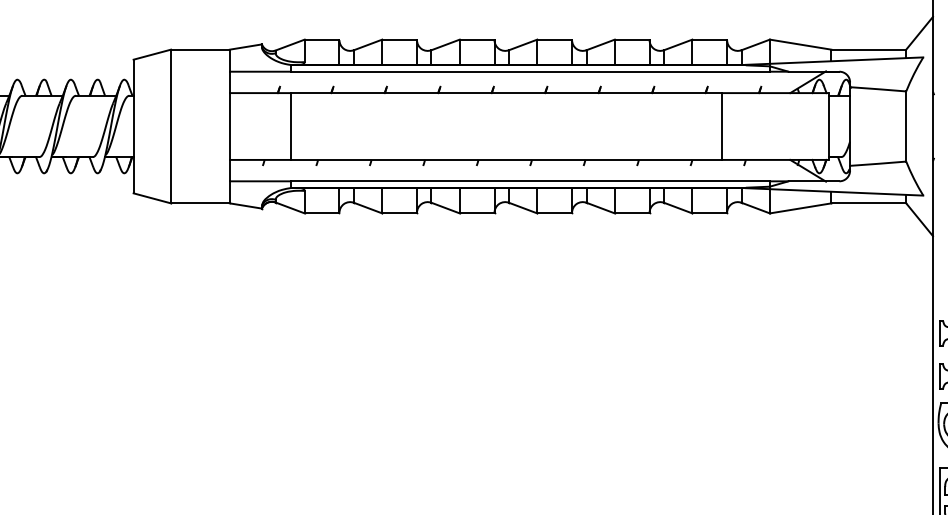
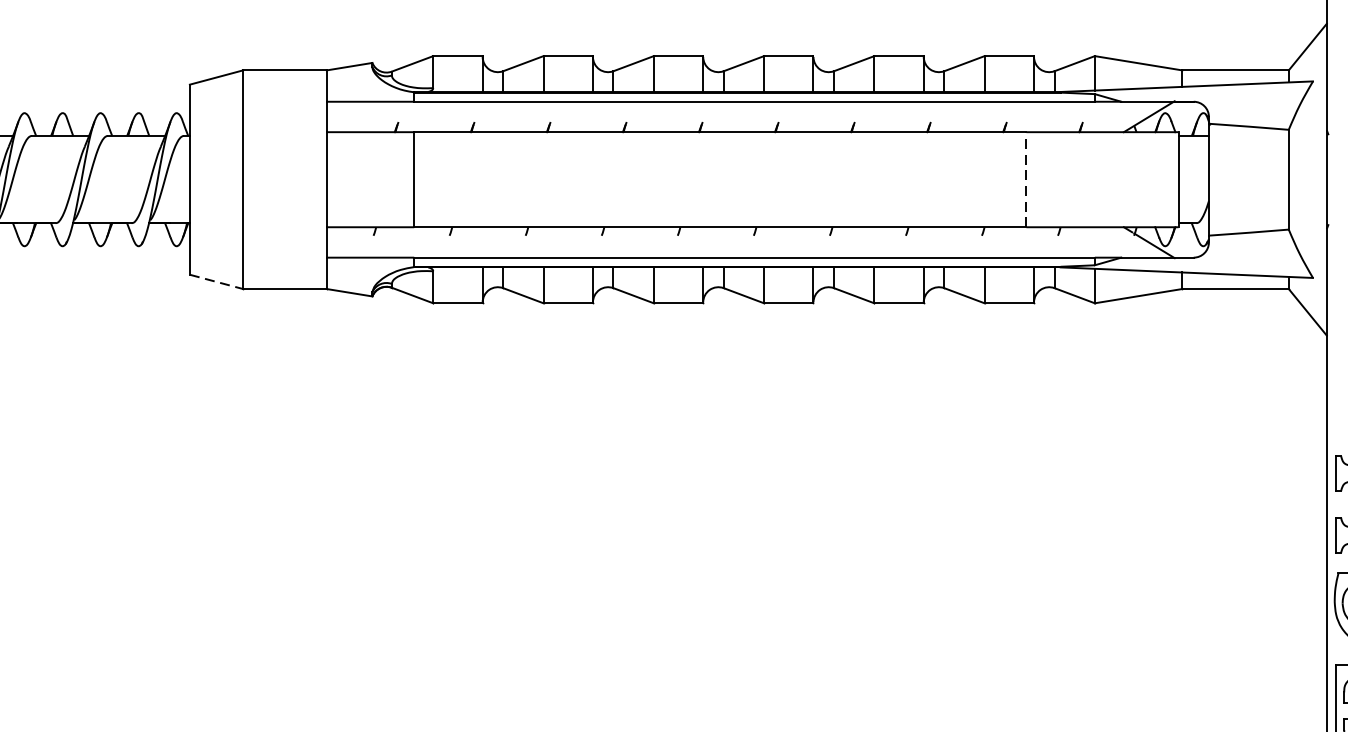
line: (721, 126) -> (1026, 179), solid -> dashed
line: (152, 198) -> (216, 282), solid -> dashed

